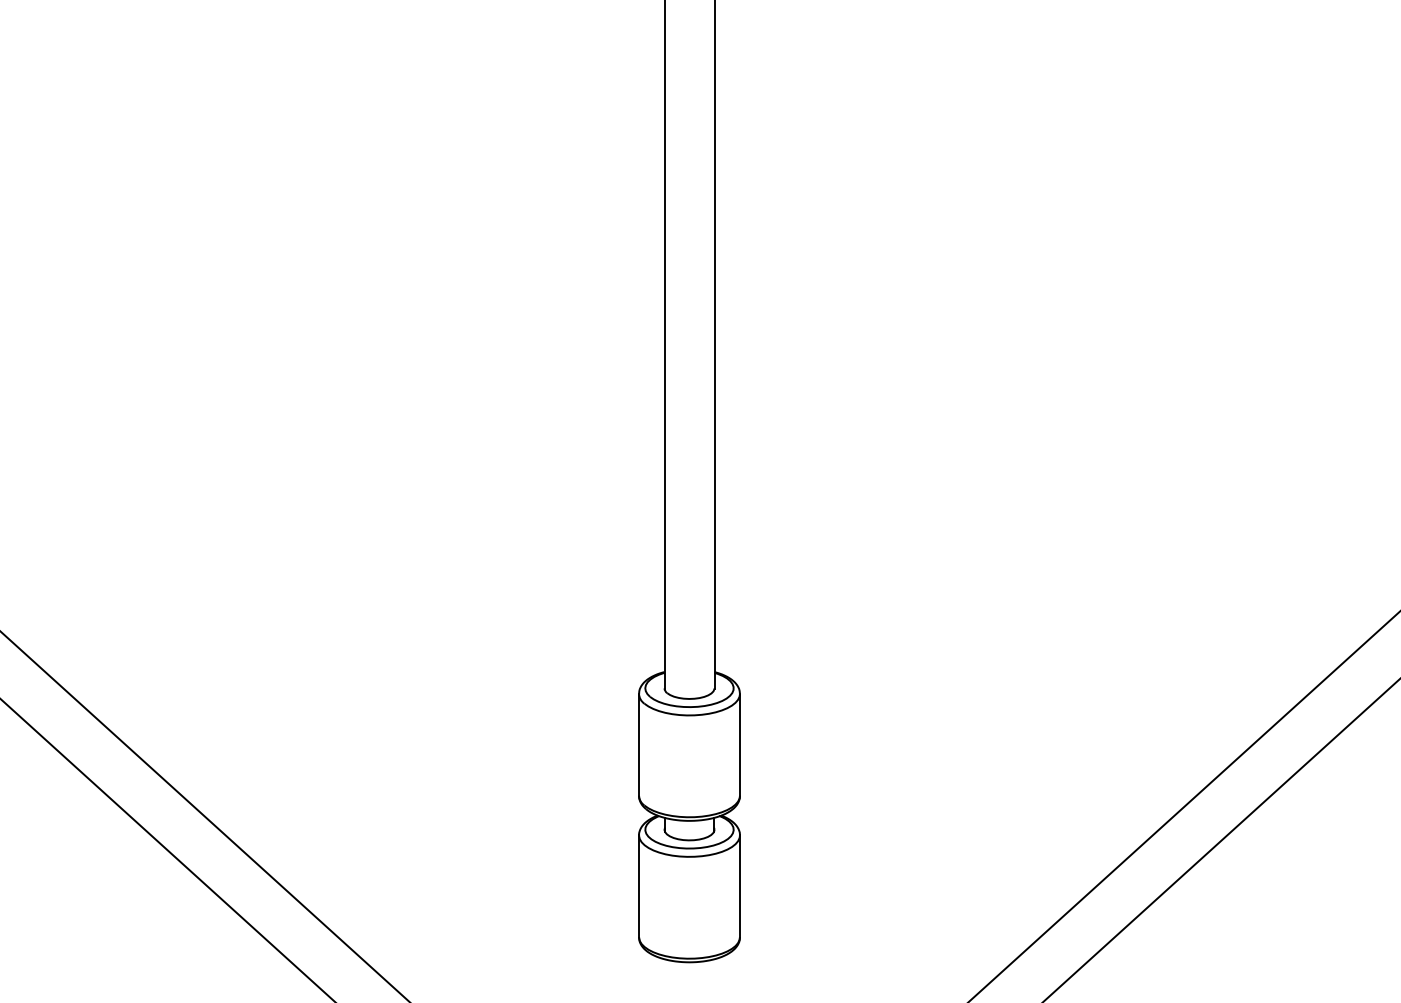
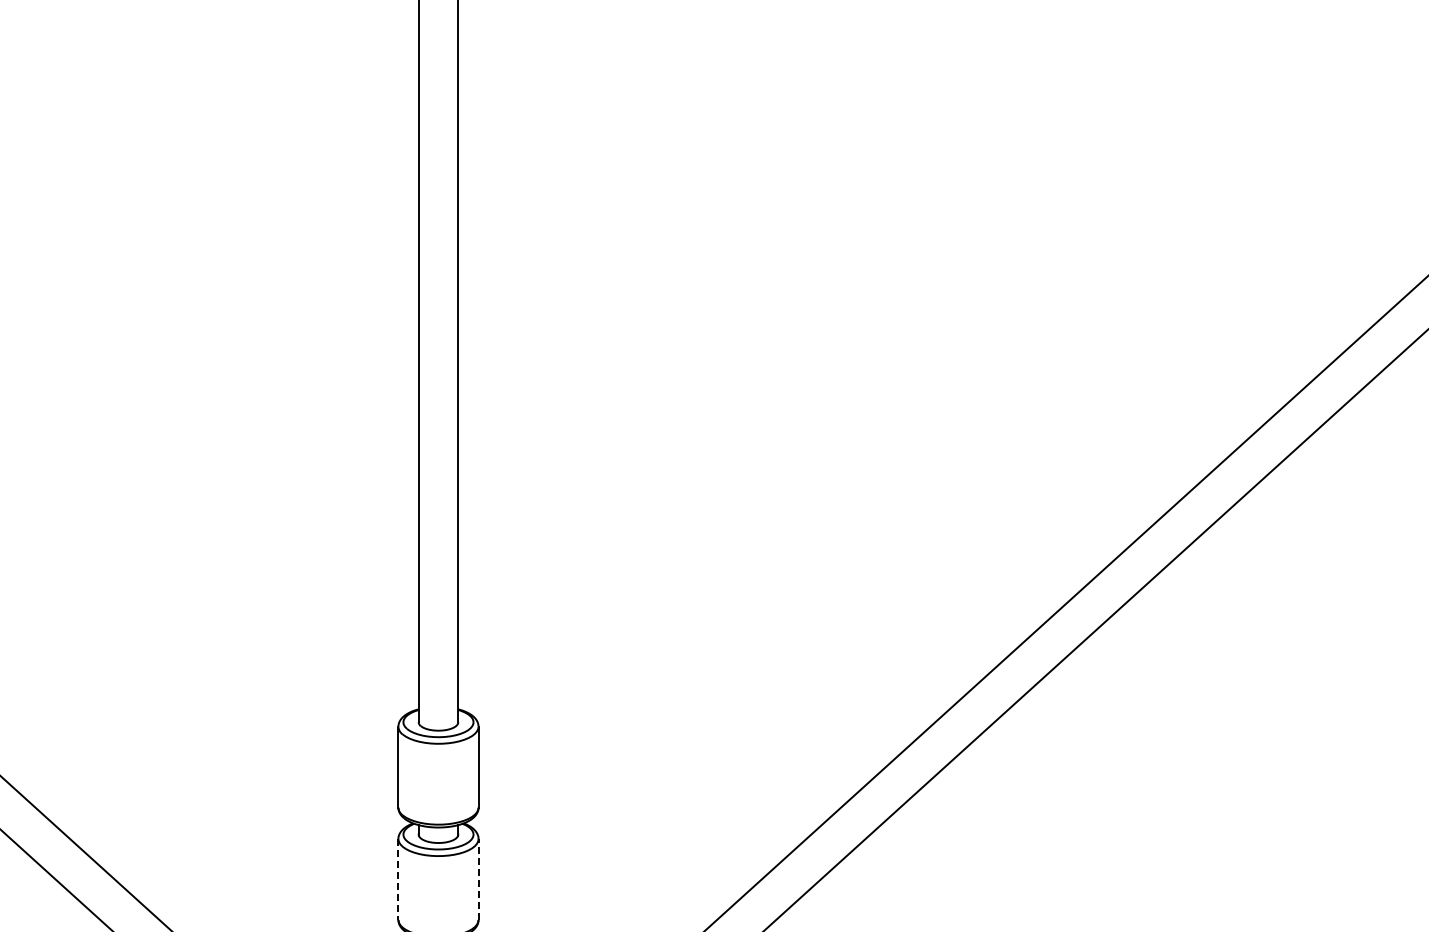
line: (739, 886) -> (478, 879), solid -> dashed
line: (639, 887) -> (398, 880), solid -> dashed

